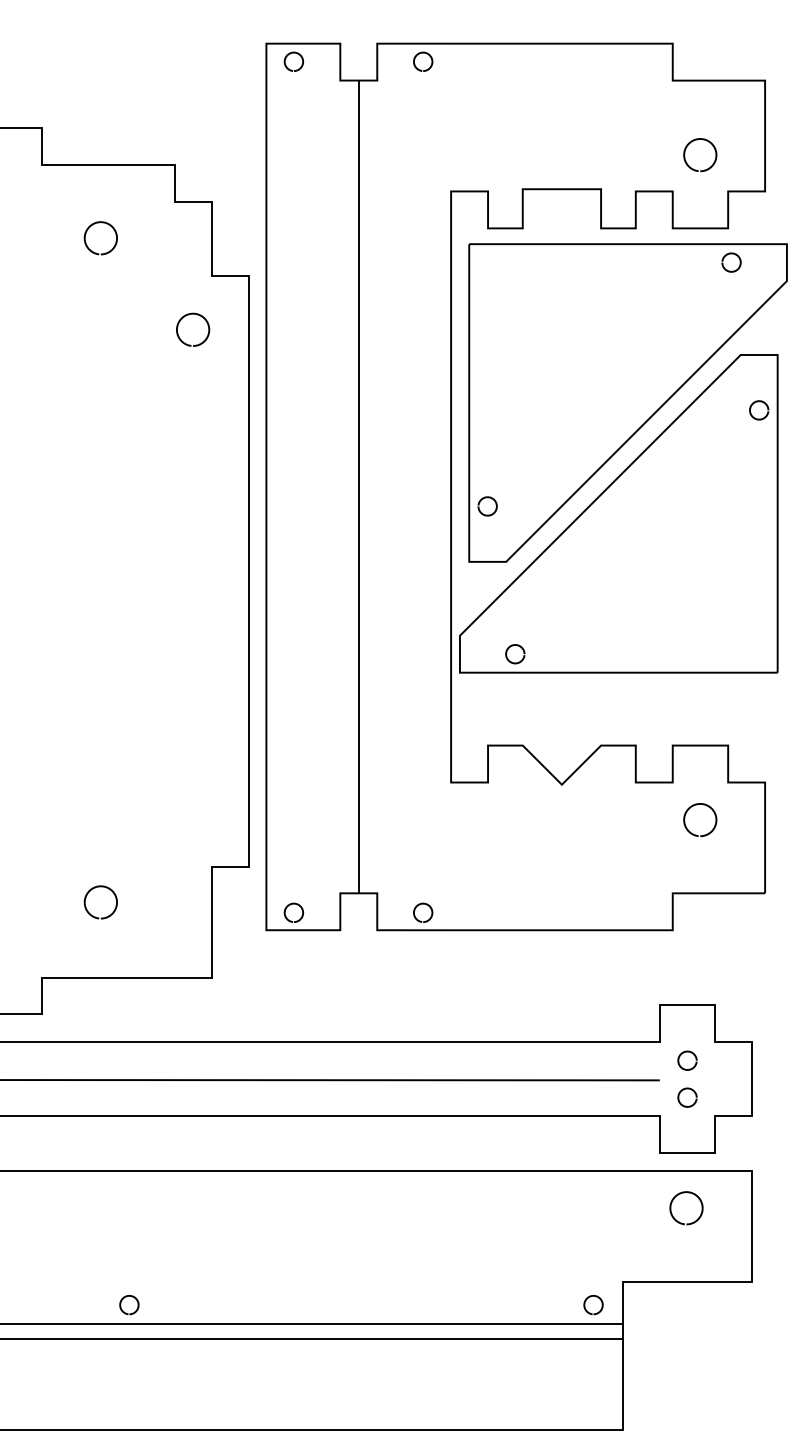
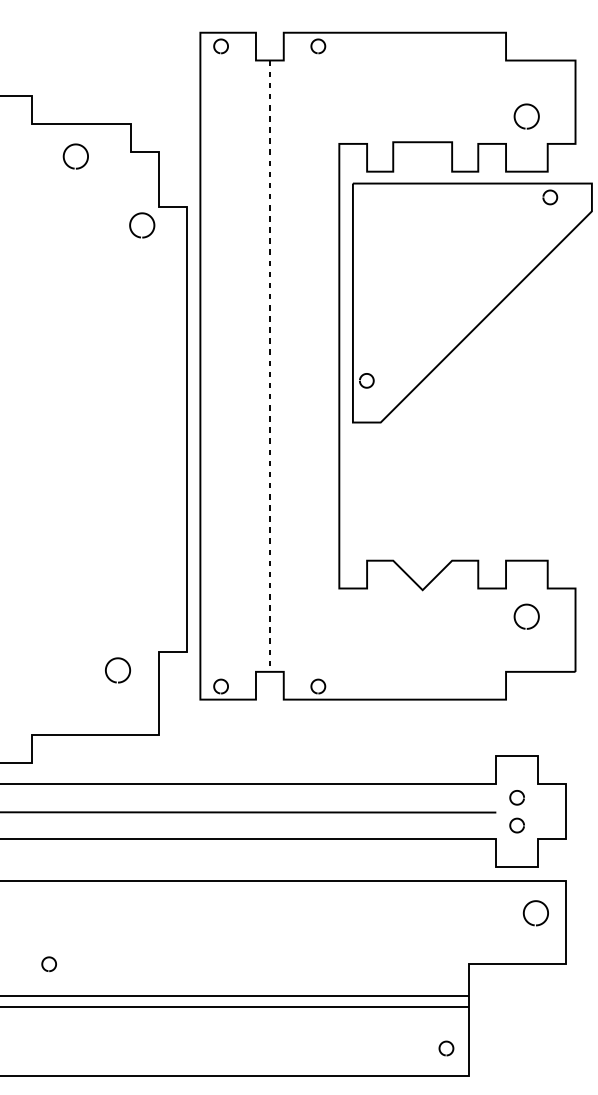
curve: (88, 246) -> (66, 162), moved
curve: (206, 323) -> (152, 220), moved
line: (358, 487) -> (269, 366), solid -> dashed
part: (618, 513) -> (465, 386), removed
curve: (86, 898) -> (107, 667), moved
curve: (673, 1215) -> (526, 918), moved
curve: (126, 1312) -> (47, 969), moved
curve: (590, 1312) -> (444, 1054), moved

